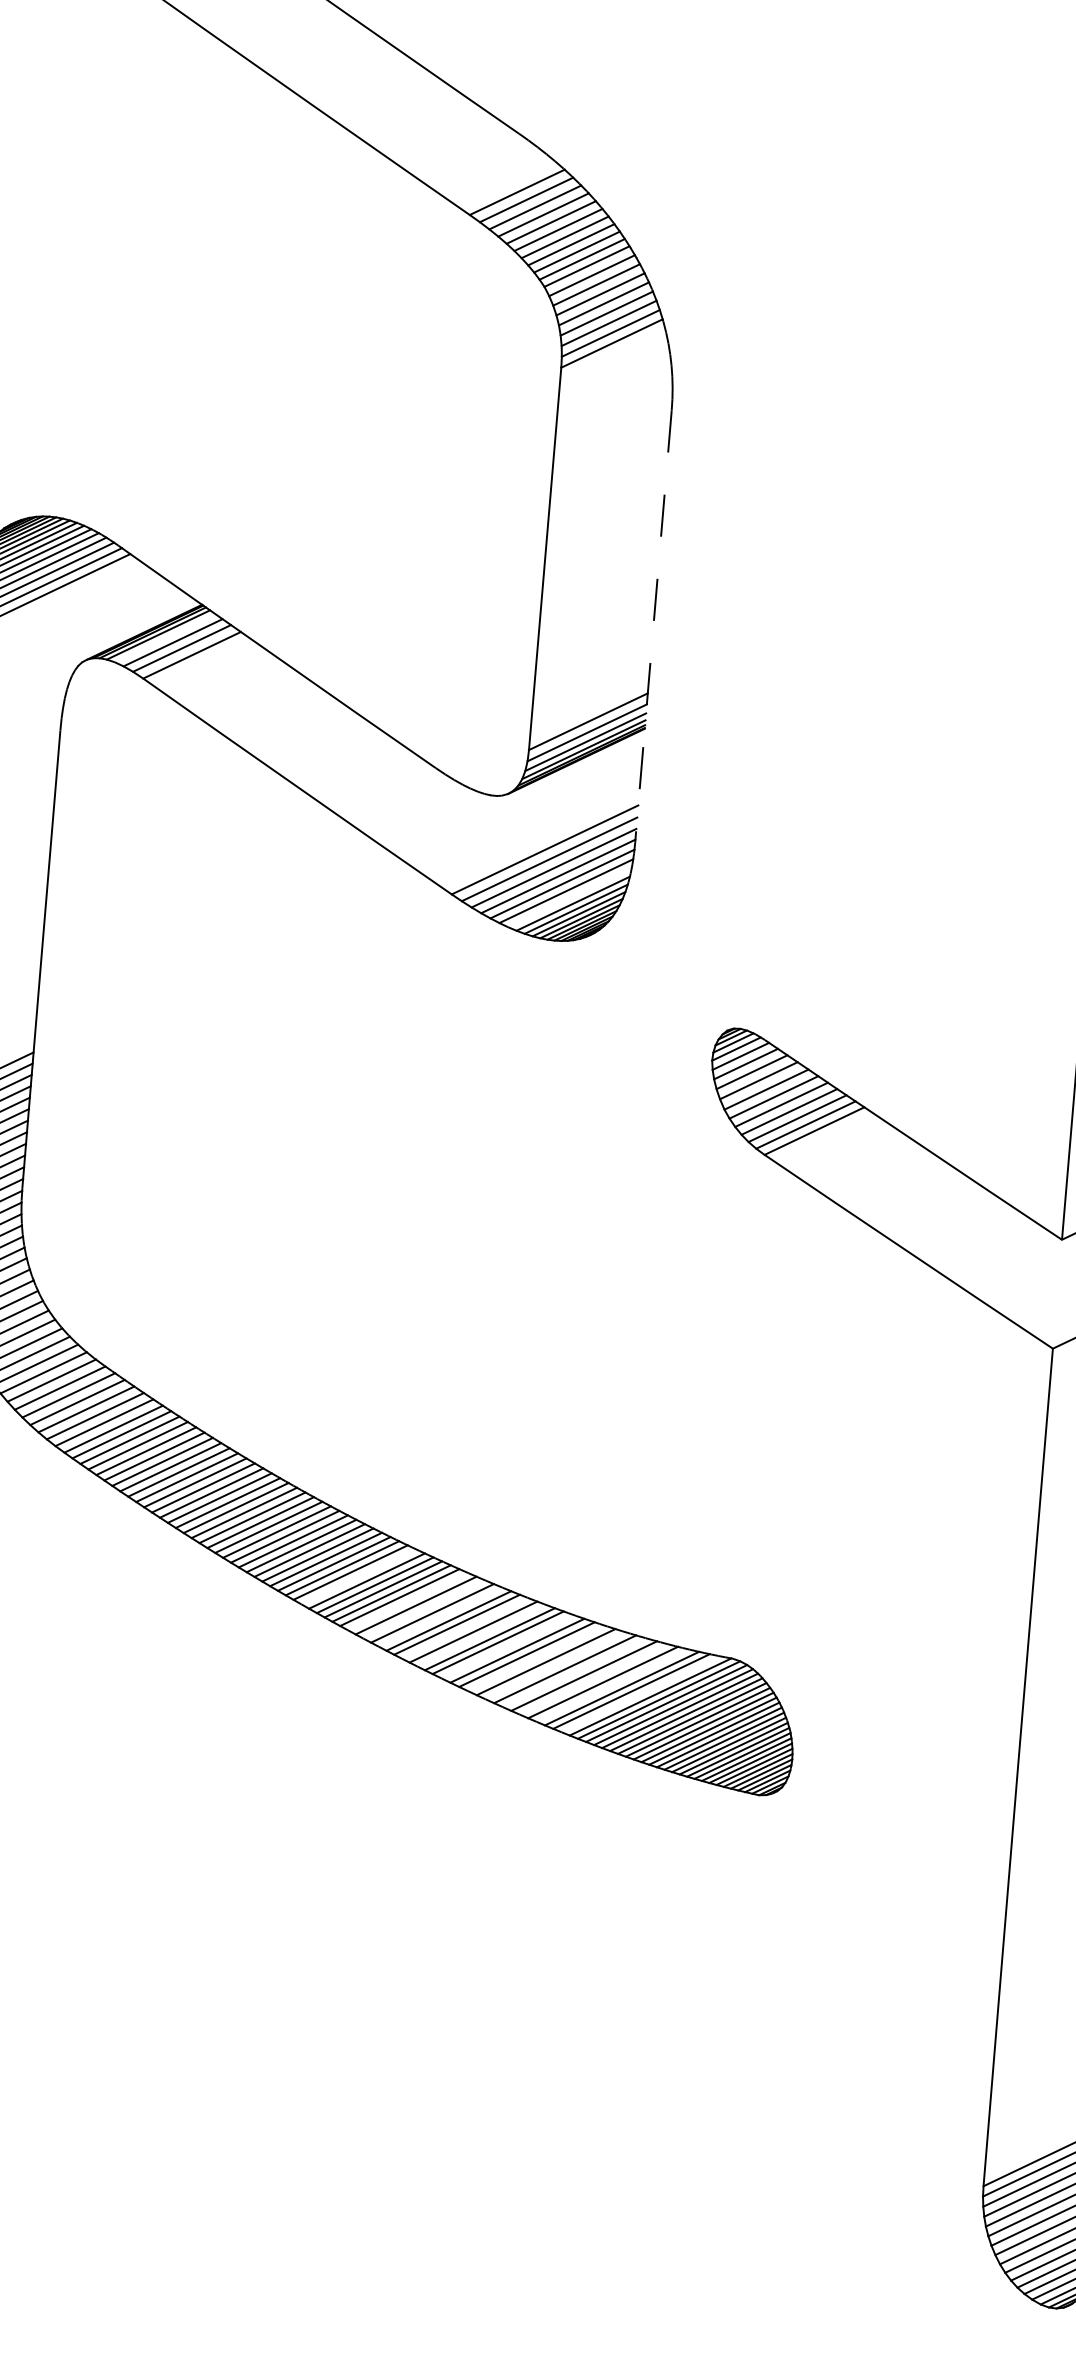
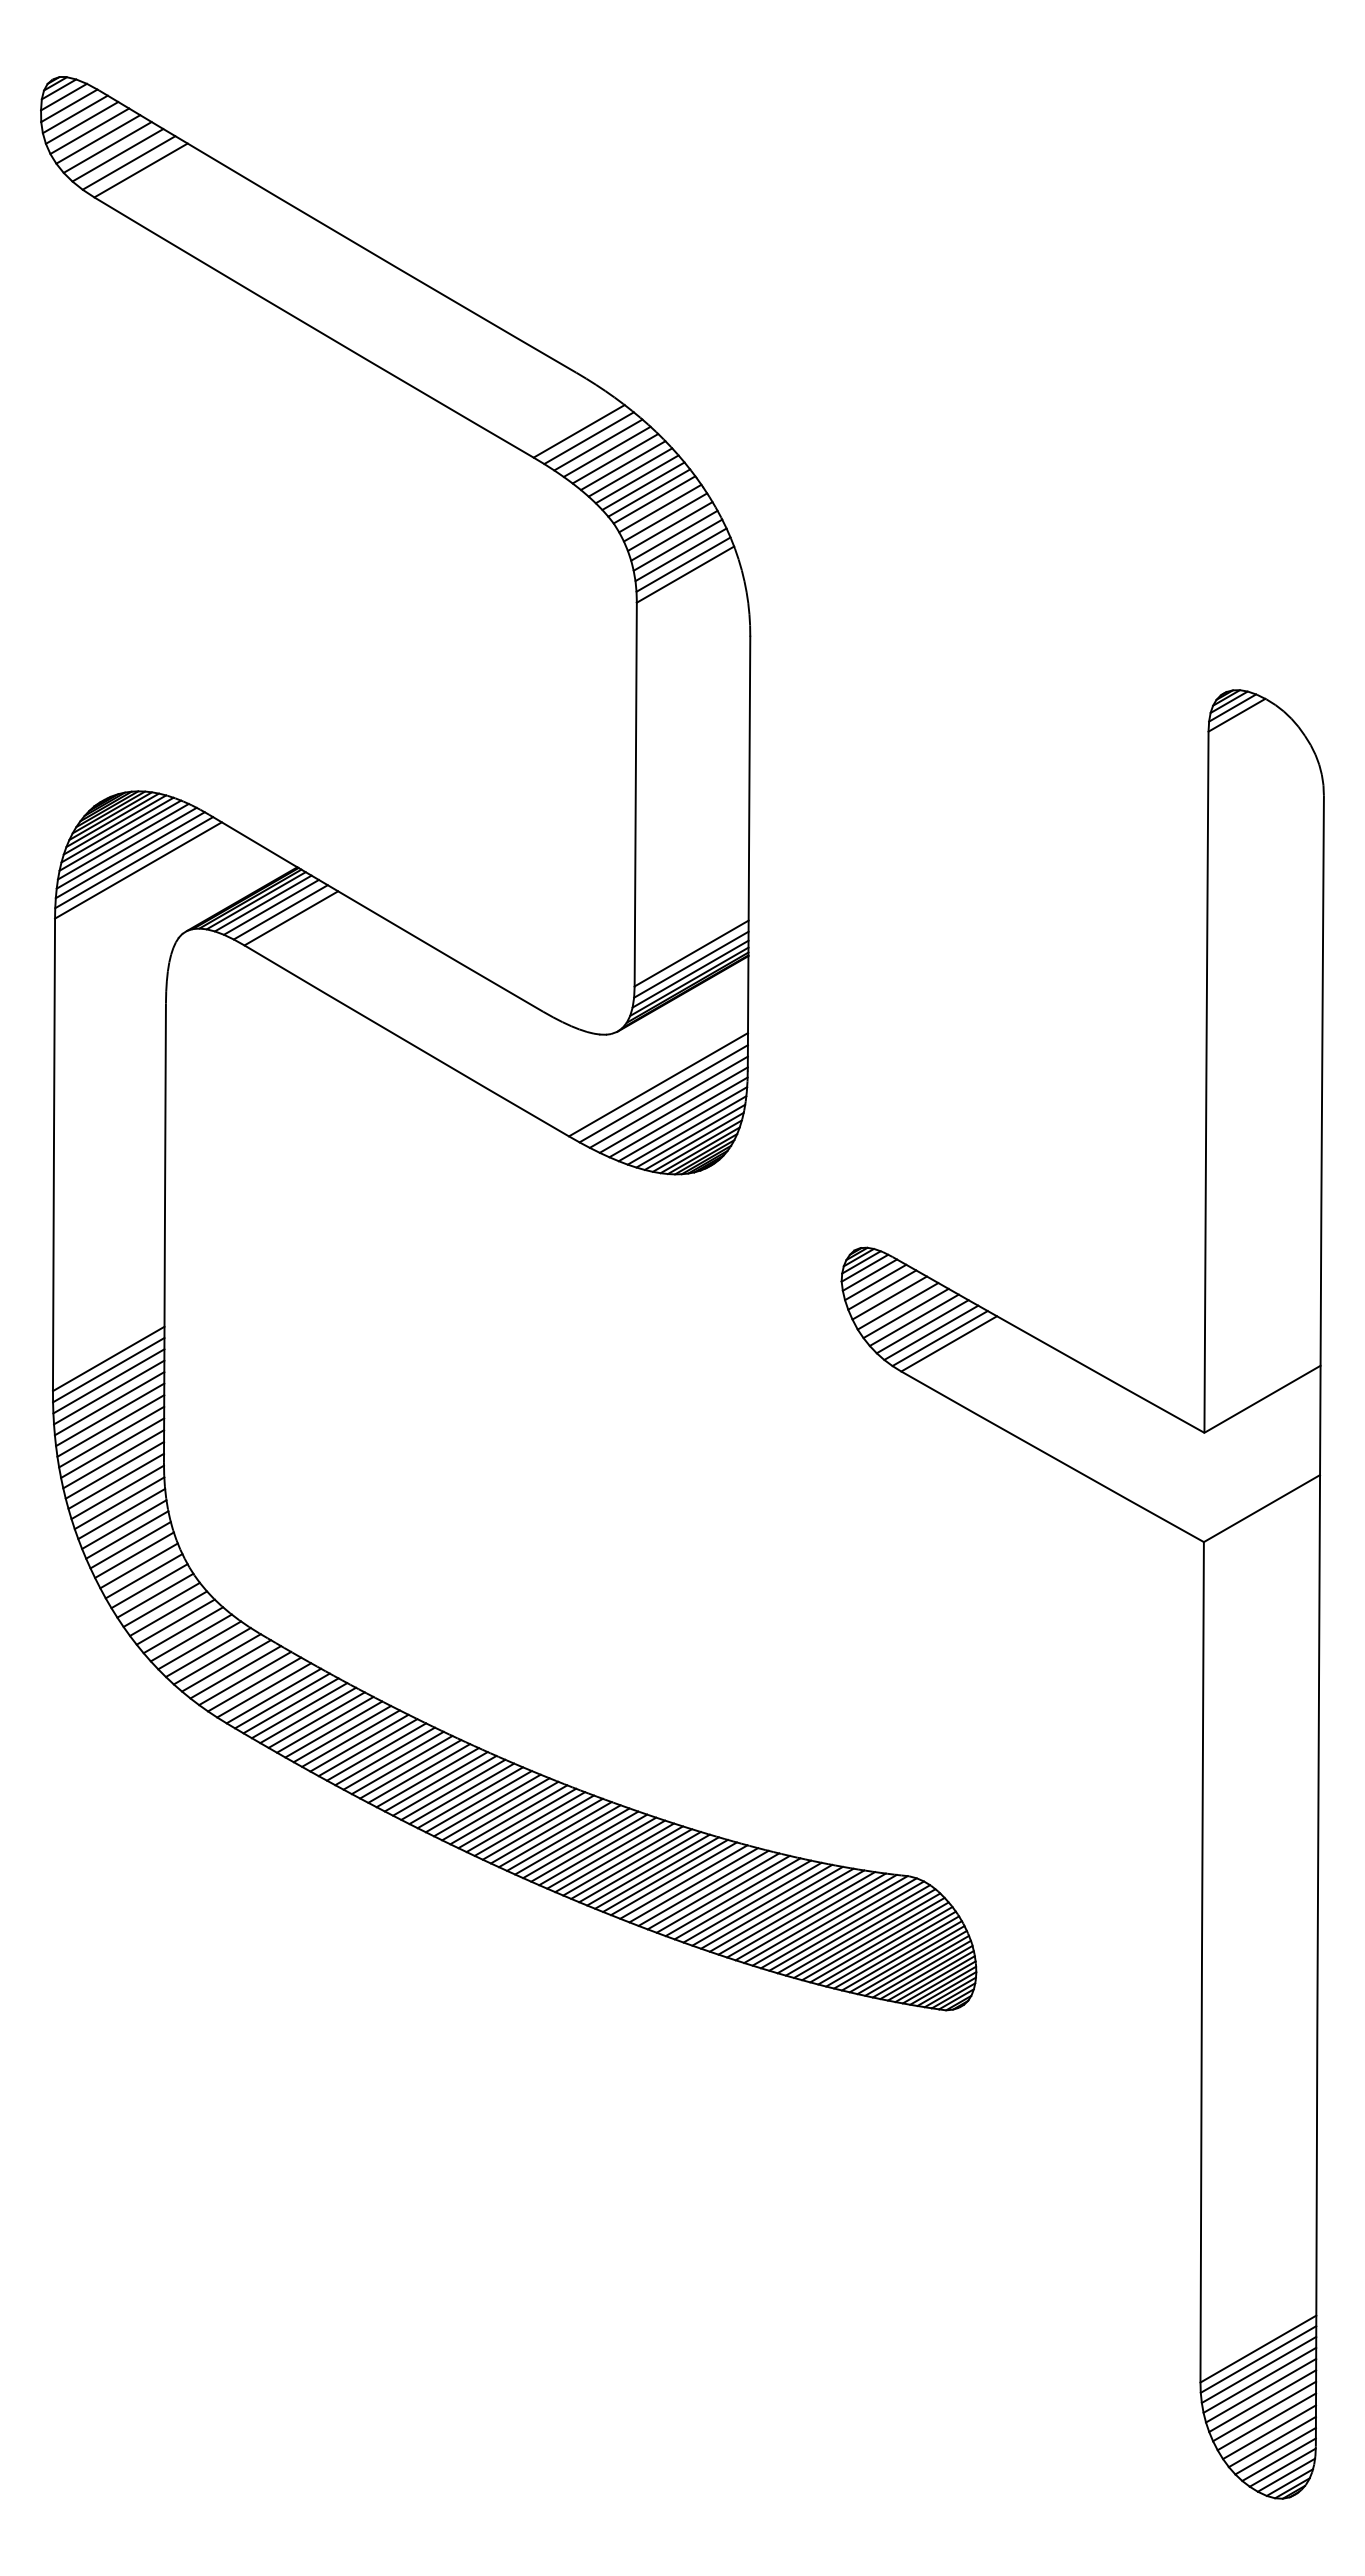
line: (653, 626) -> (749, 853), dashed -> solid
line: (164, 638) -> (262, 903), added
line: (569, 897) -> (686, 1130), added
line: (358, 1576) -> (529, 1823), added
line: (407, 1601) -> (580, 1844), added
line: (424, 1609) -> (597, 1851), added
line: (440, 1616) -> (614, 1857), added
line: (464, 1627) -> (639, 1866), added
line: (481, 1635) -> (656, 1872), added
line: (507, 1646) -> (683, 1881), added
line: (536, 1658) -> (713, 1891), added
line: (555, 1665) -> (732, 1897), added
line: (574, 1672) -> (752, 1902), added
line: (593, 1679) -> (771, 1907), added
line: (612, 1685) -> (791, 1912), added
line: (641, 1693) -> (820, 1918), added

